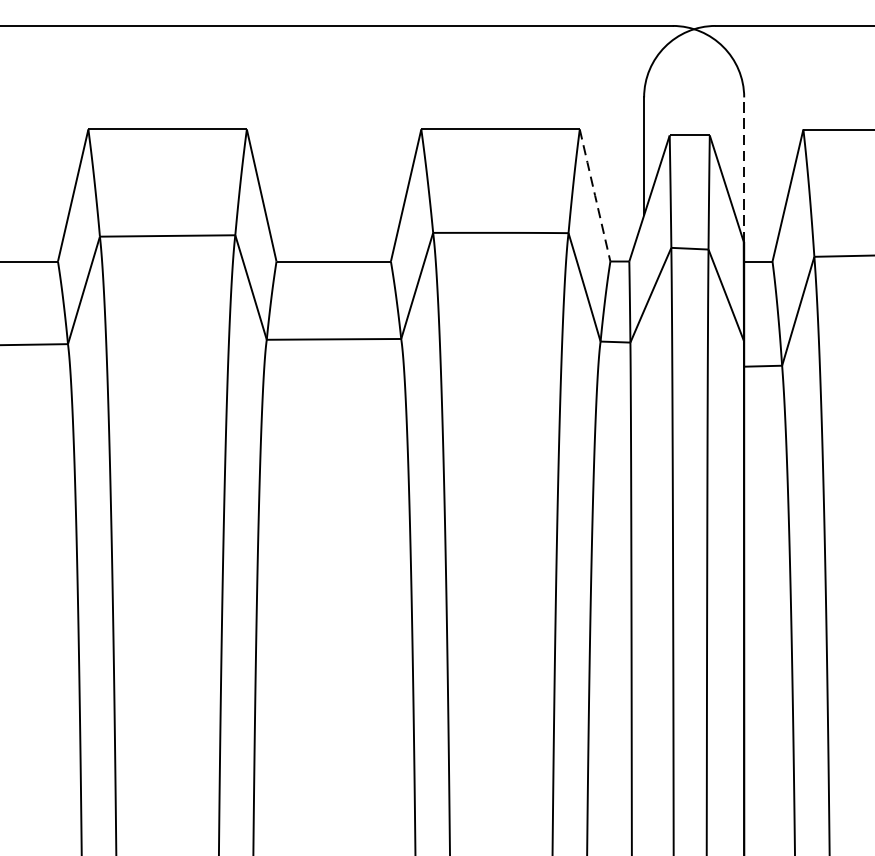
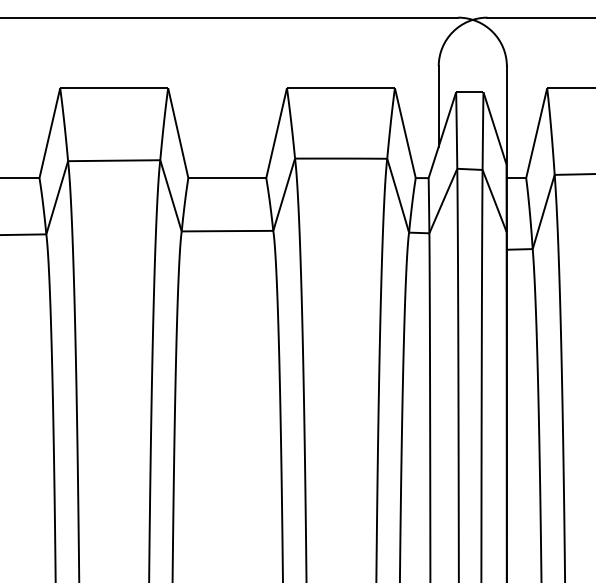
line: (743, 169) -> (506, 115), dashed -> solid
line: (595, 196) -> (405, 133), dashed -> solid

